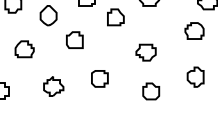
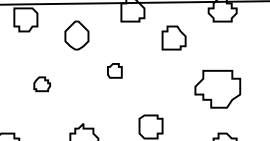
part: (74, 39) -> (114, 70), size x0.6
part: (24, 49) -> (42, 84), size x0.6
part: (145, 52) -> (216, 88), size x1.6

